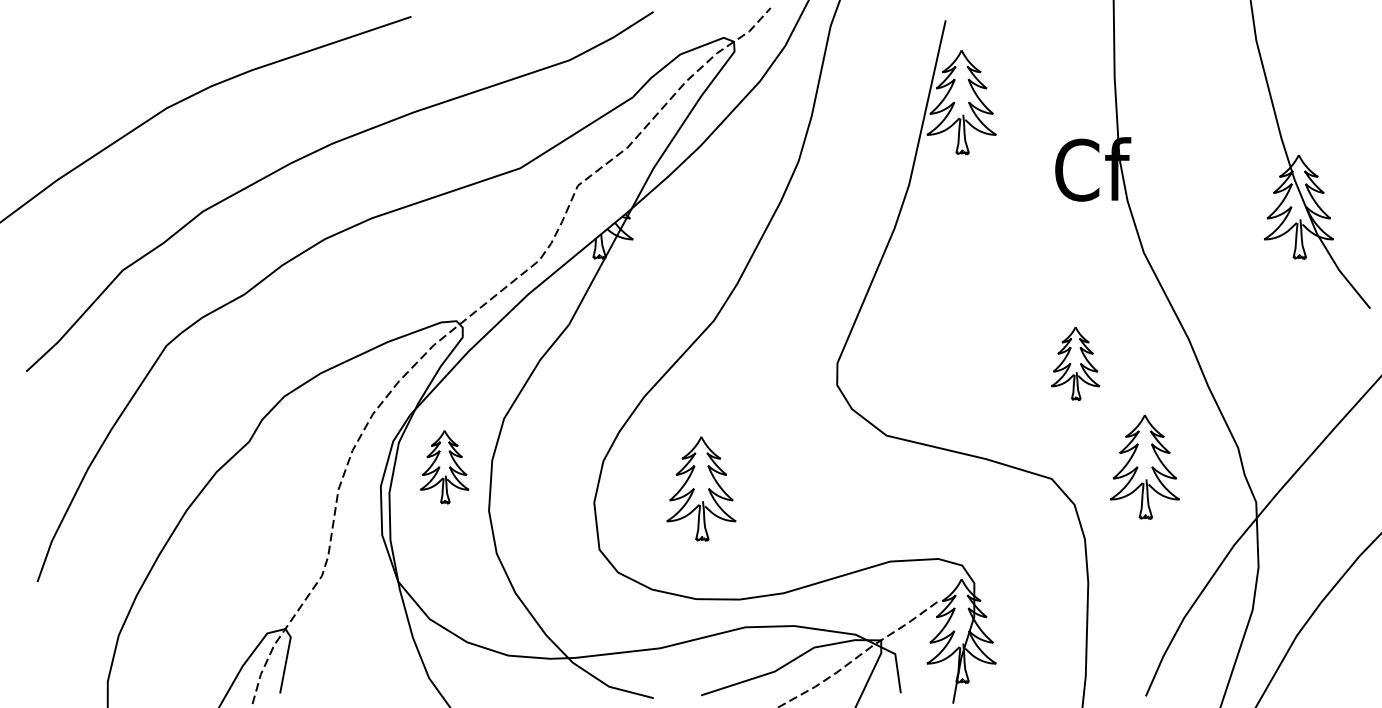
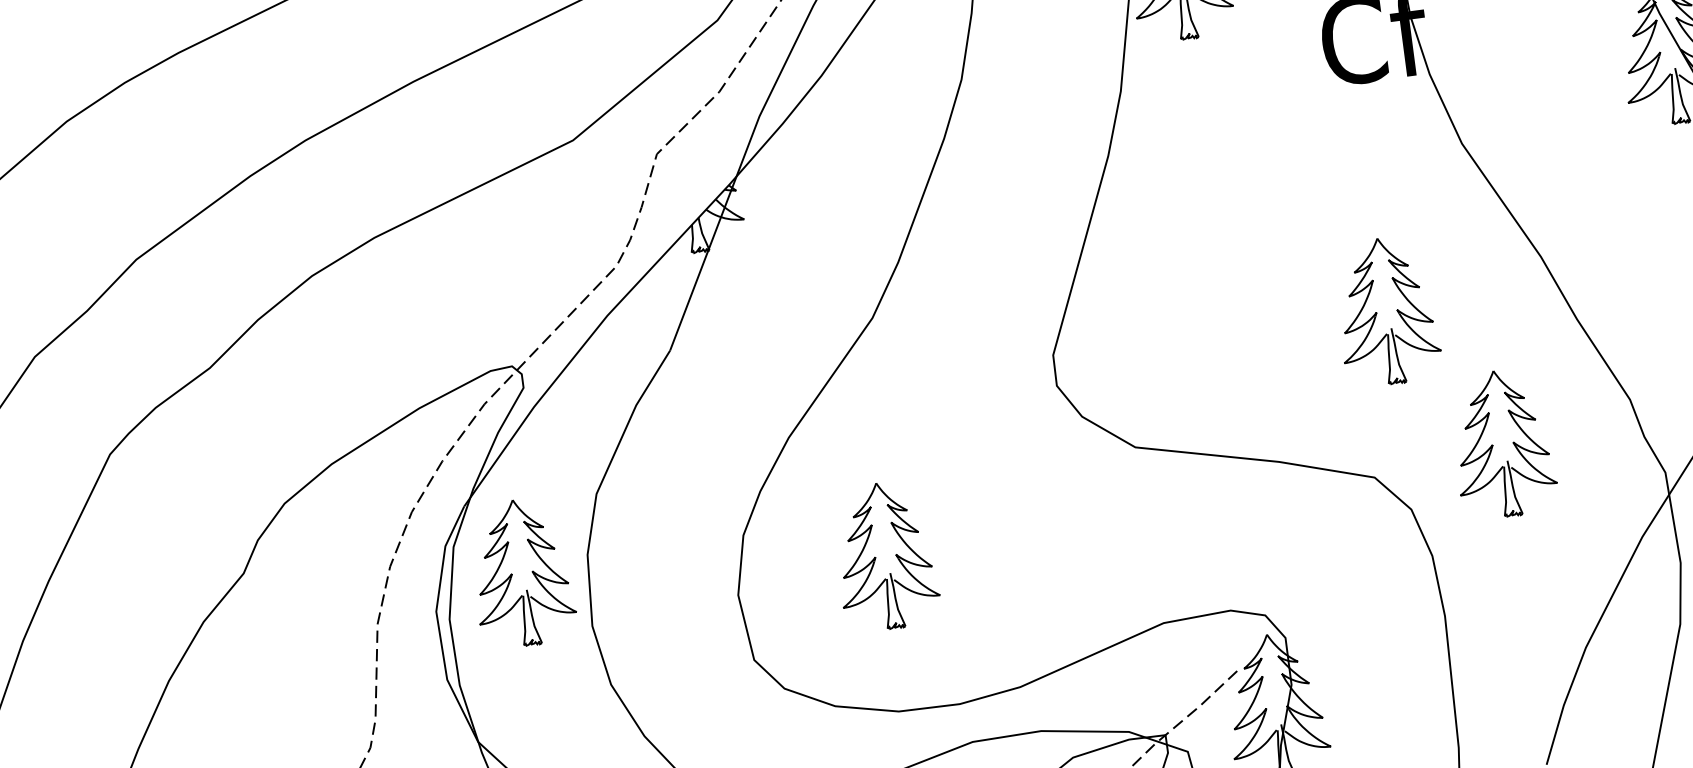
part: (1075, 363) -> (1386, 311), size x1.43
part: (444, 466) -> (521, 572), size x1.43

